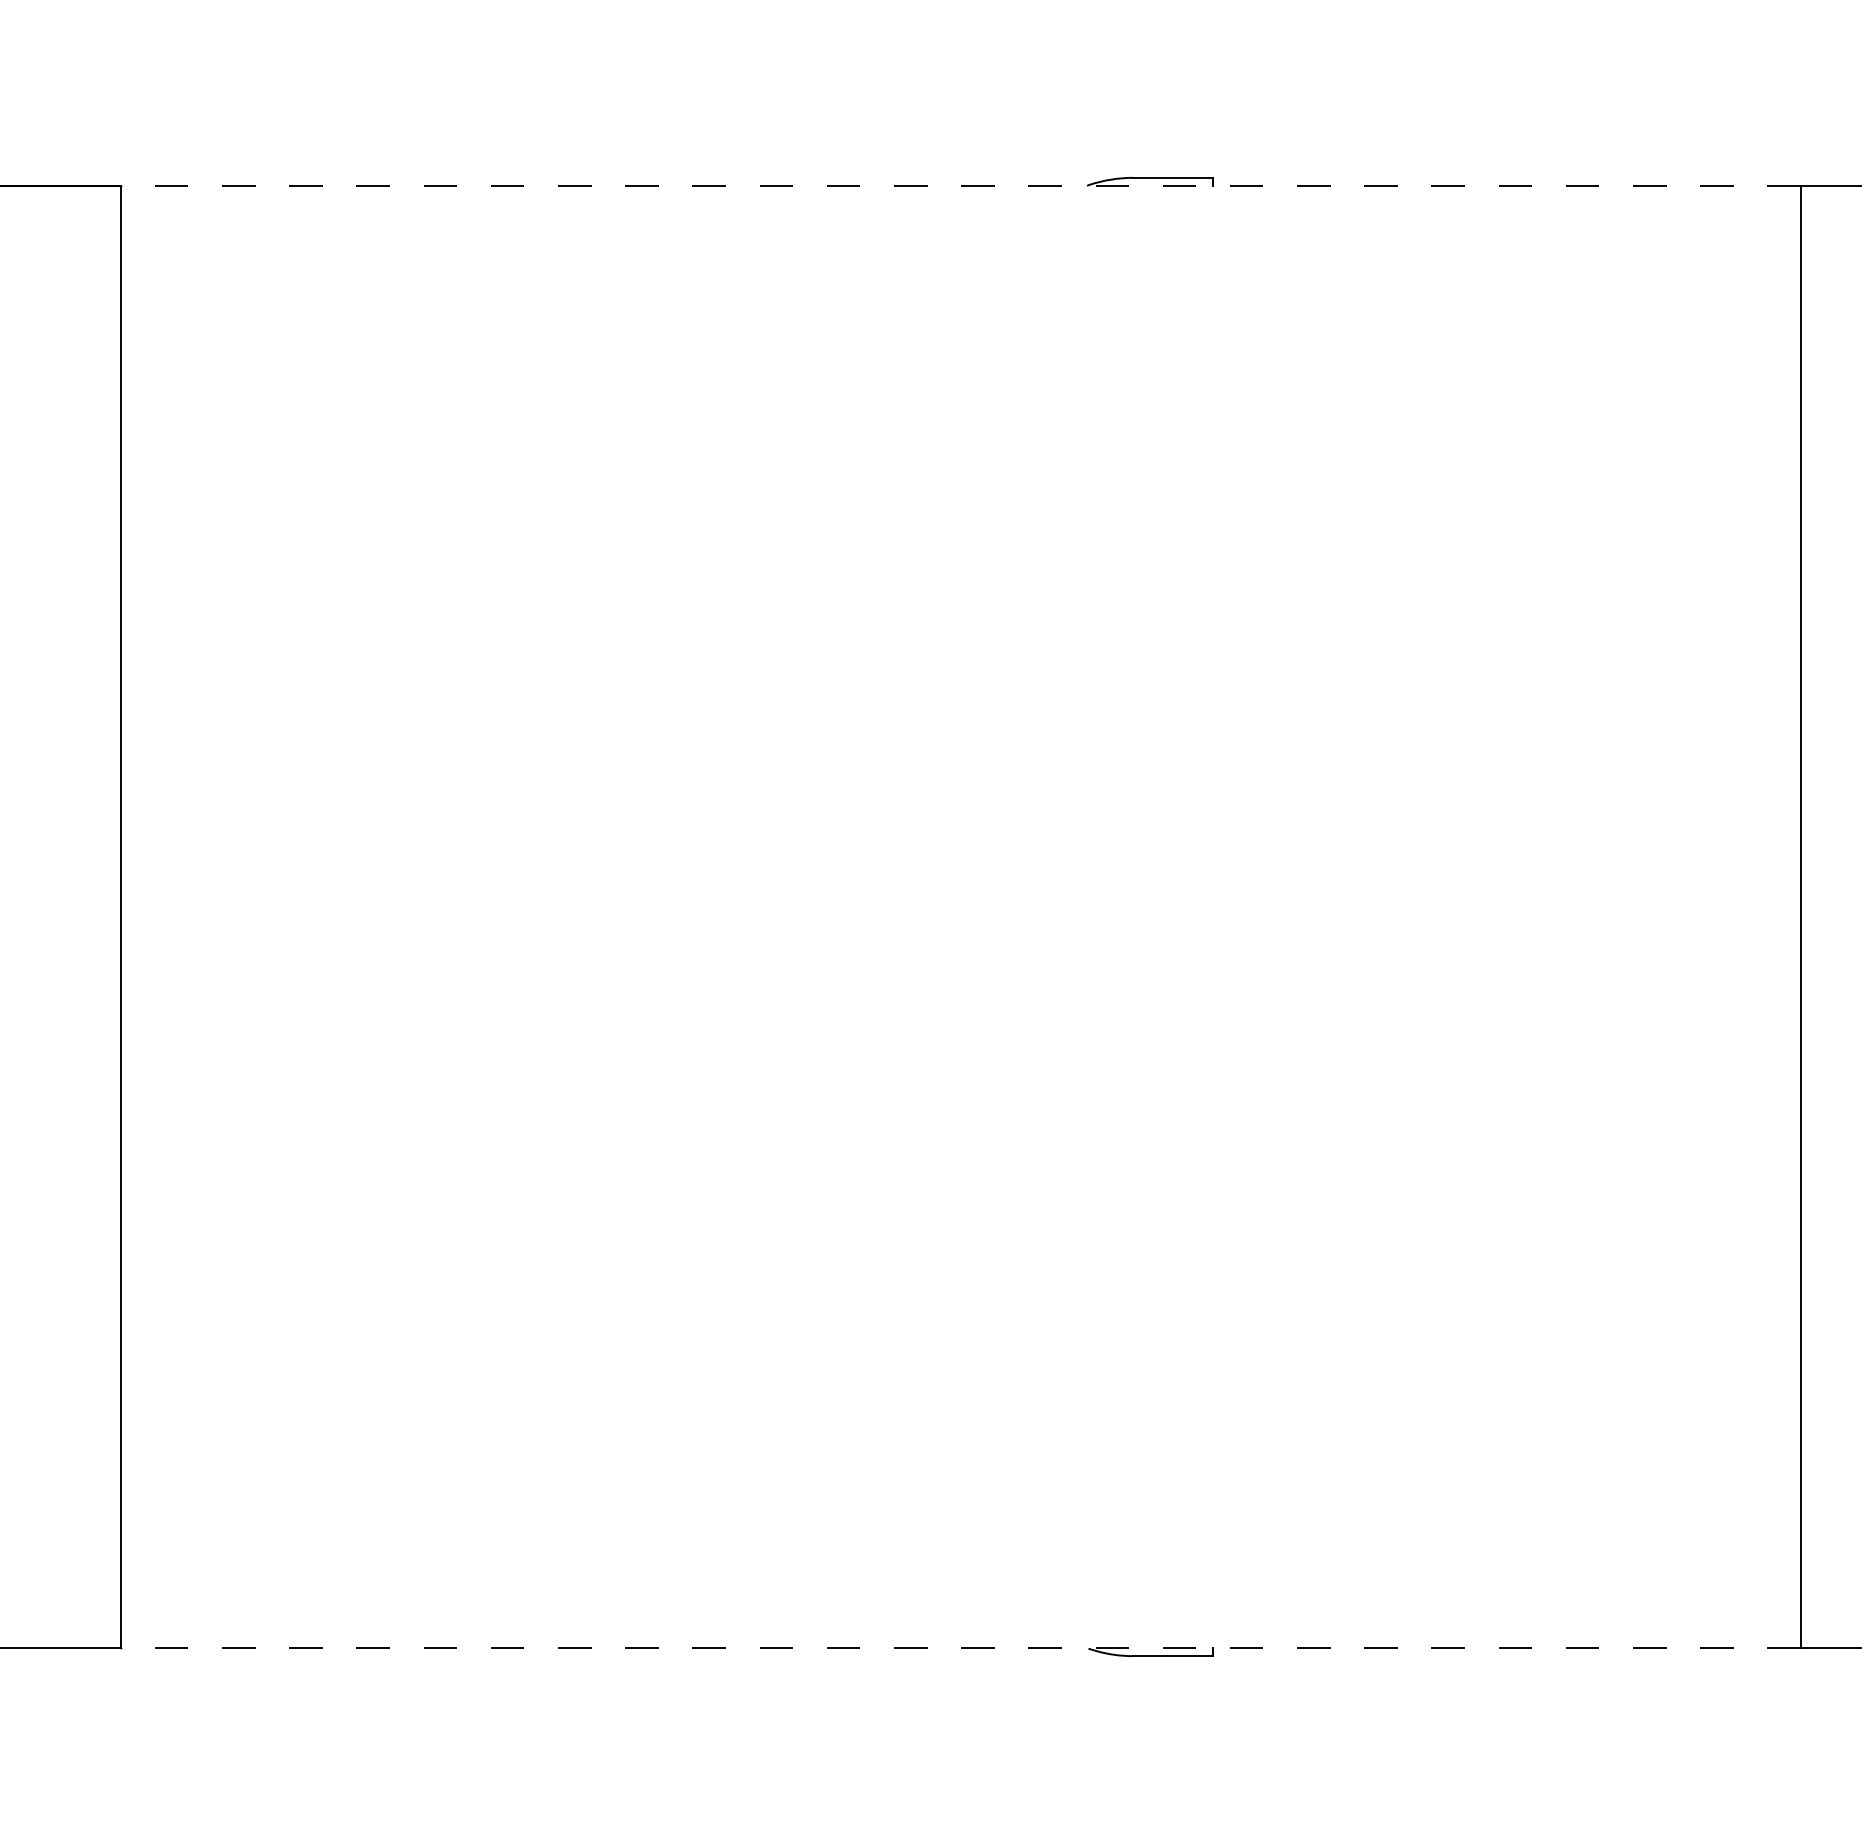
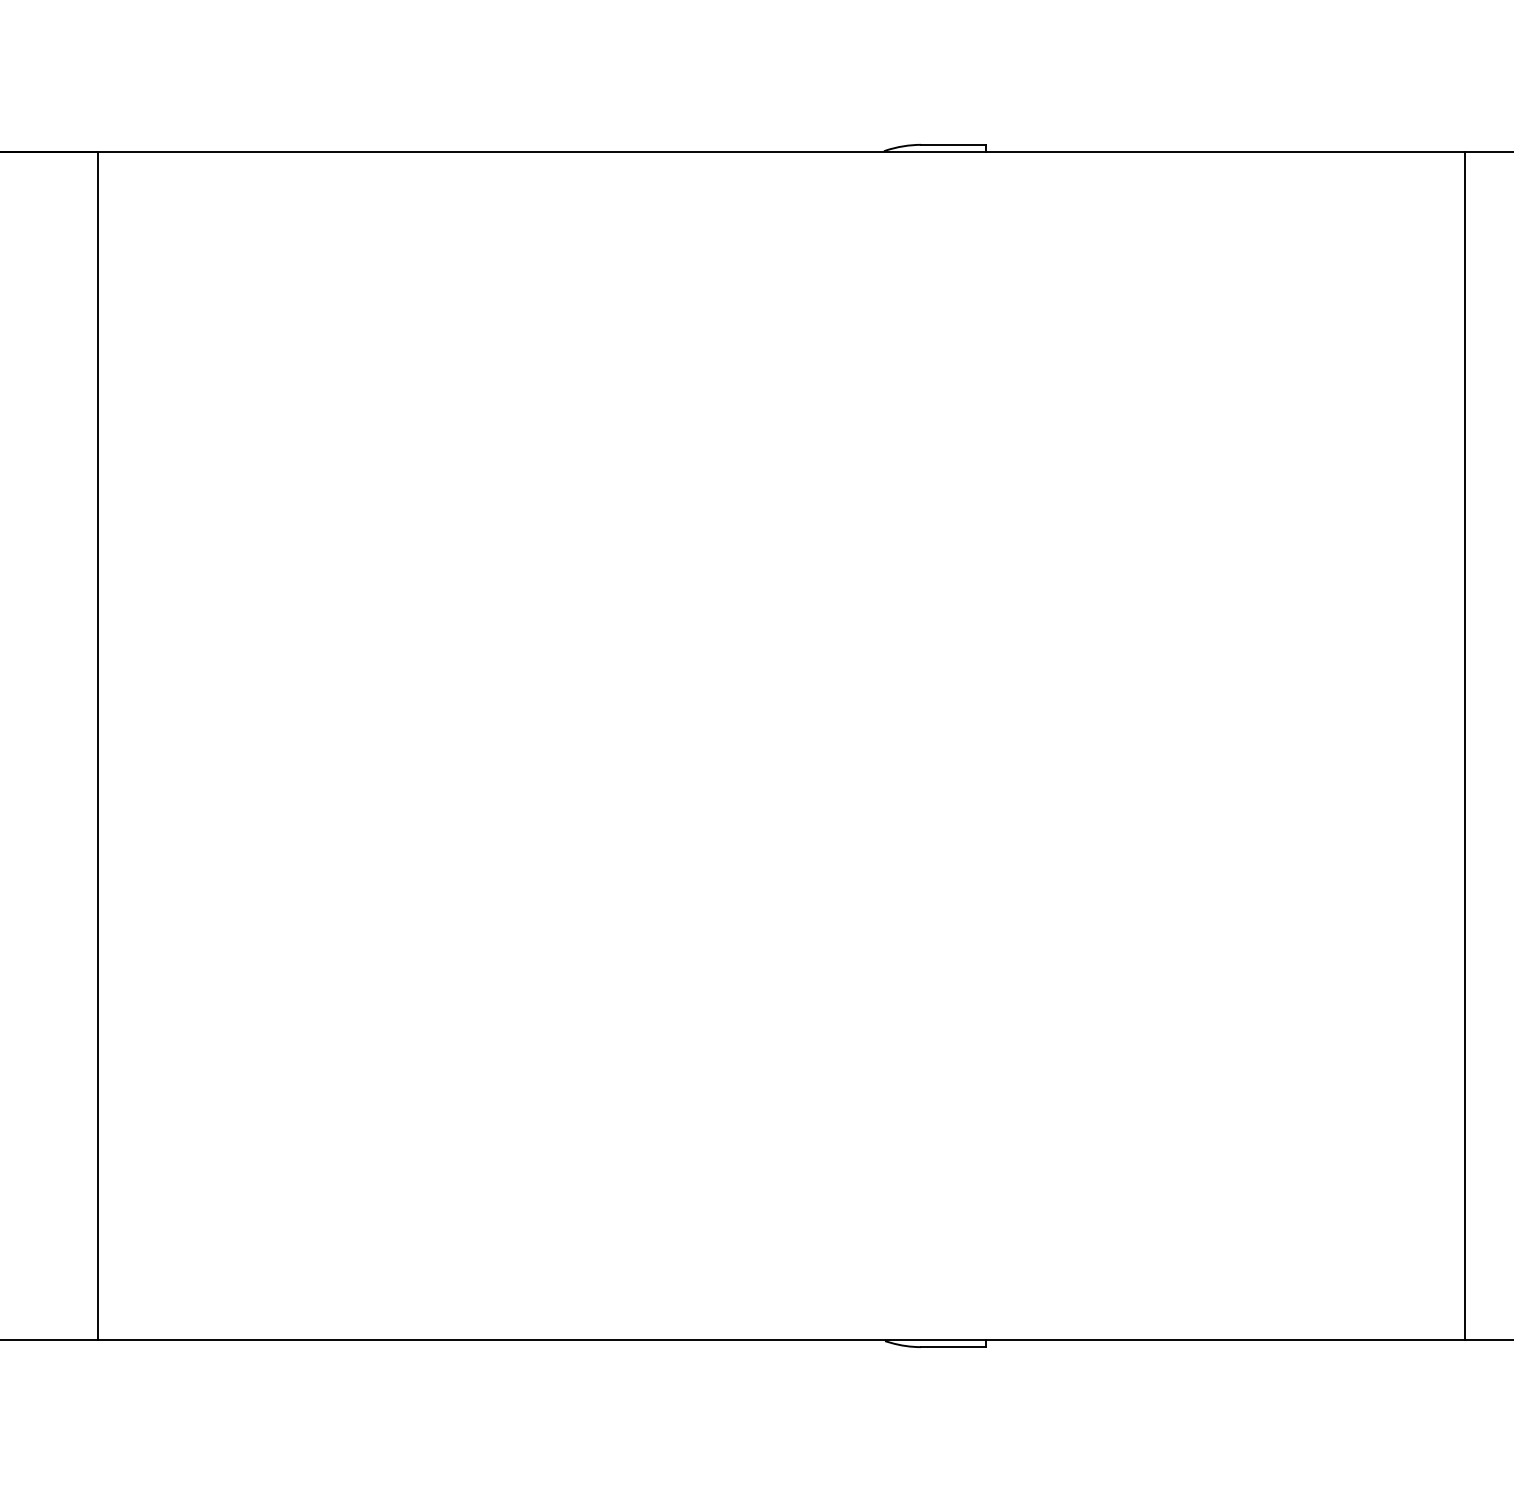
line: (961, 186) -> (781, 151), dashed -> solid
line: (961, 1647) -> (781, 1340), dashed -> solid

